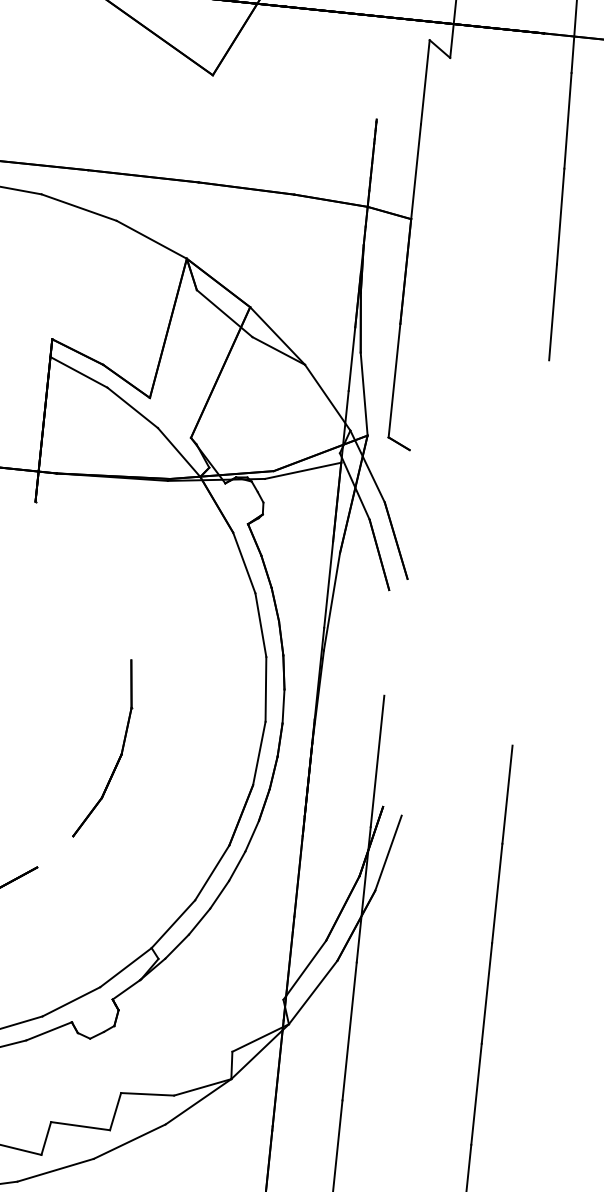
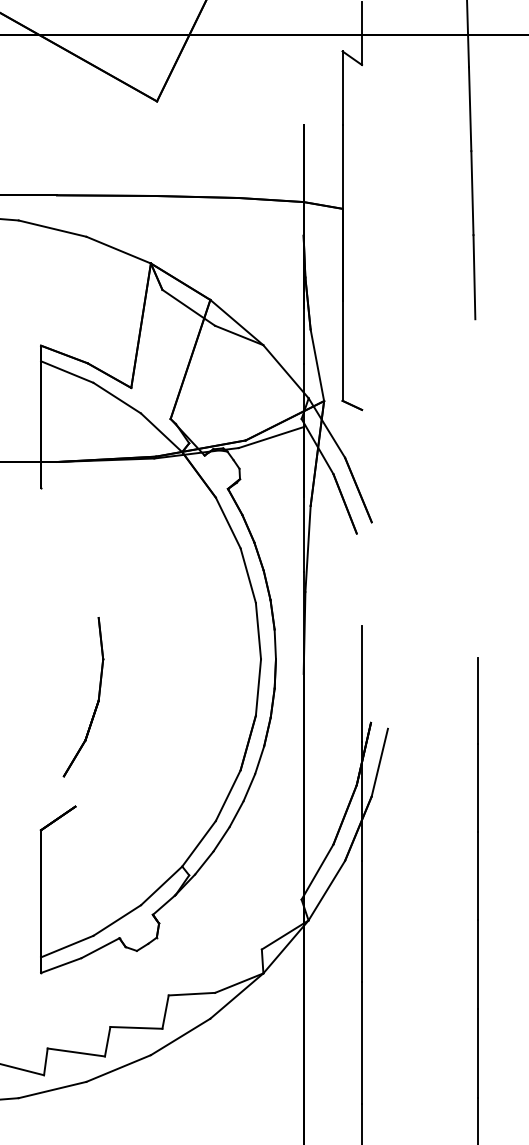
part: (120, 752) -> (97, 699), moved

